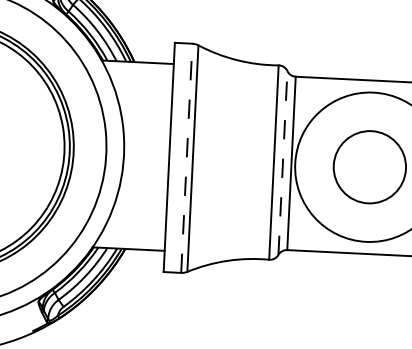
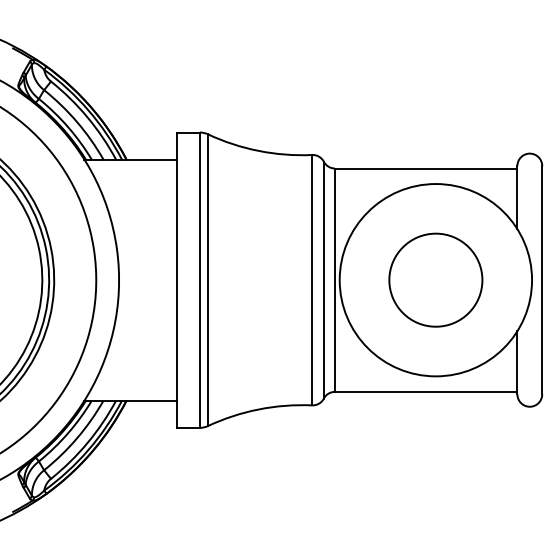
line: (186, 158) -> (199, 280), dashed -> solid
line: (282, 162) -> (323, 279), dashed -> solid

